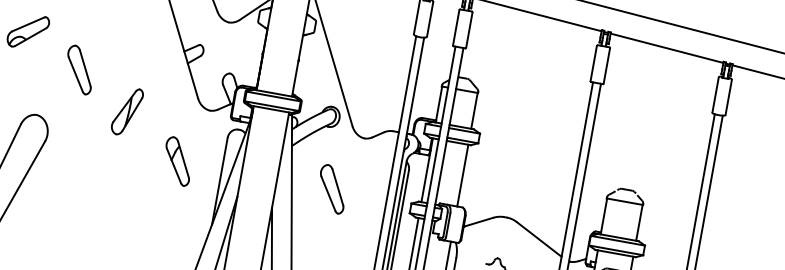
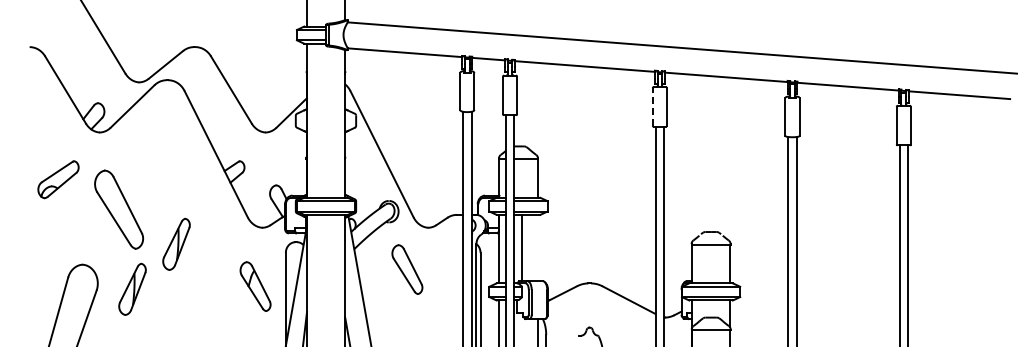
line: (593, 63) -> (652, 106), solid -> dashed
part: (80, 69) -> (119, 209), size x1.6
part: (78, 145) -> (132, 288), added
part: (177, 161) -> (255, 286), moved
line: (462, 175) -> (521, 247), moved
part: (332, 189) -> (407, 269), moved

